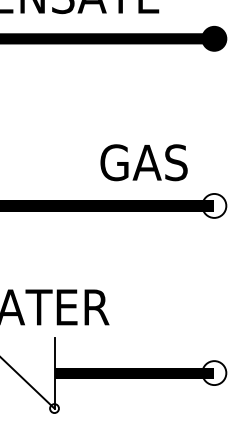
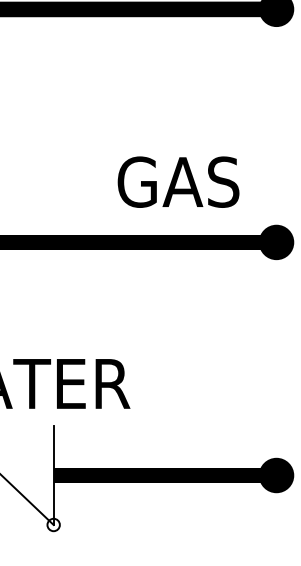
fill: (214, 205) -> (276, 241), added
fill: (214, 373) -> (276, 476), added

